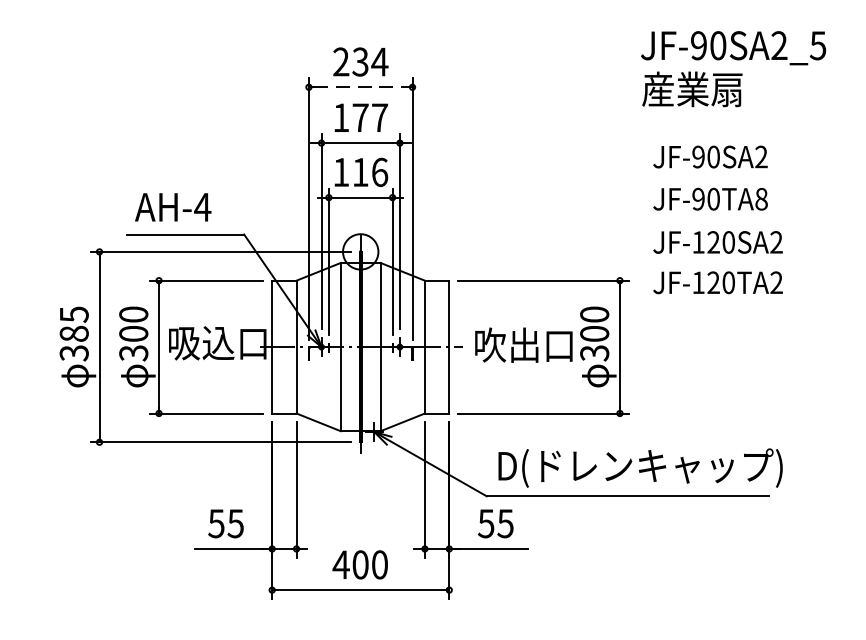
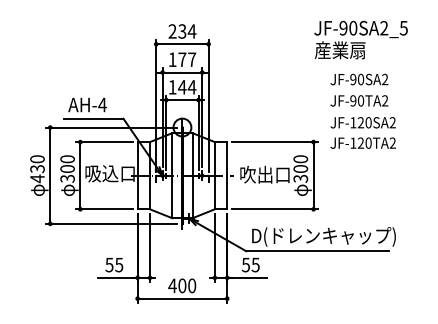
text: (732, 67) -> (360, 39), moved
line: (360, 87) -> (182, 44), dashed -> solid
text: (370, 172) -> (187, 87), 116 -> 144
text: (762, 198) -> (385, 100), JF-90TA8 -> JF-90TA2
text: (74, 334) -> (37, 169), 385 -> 430

